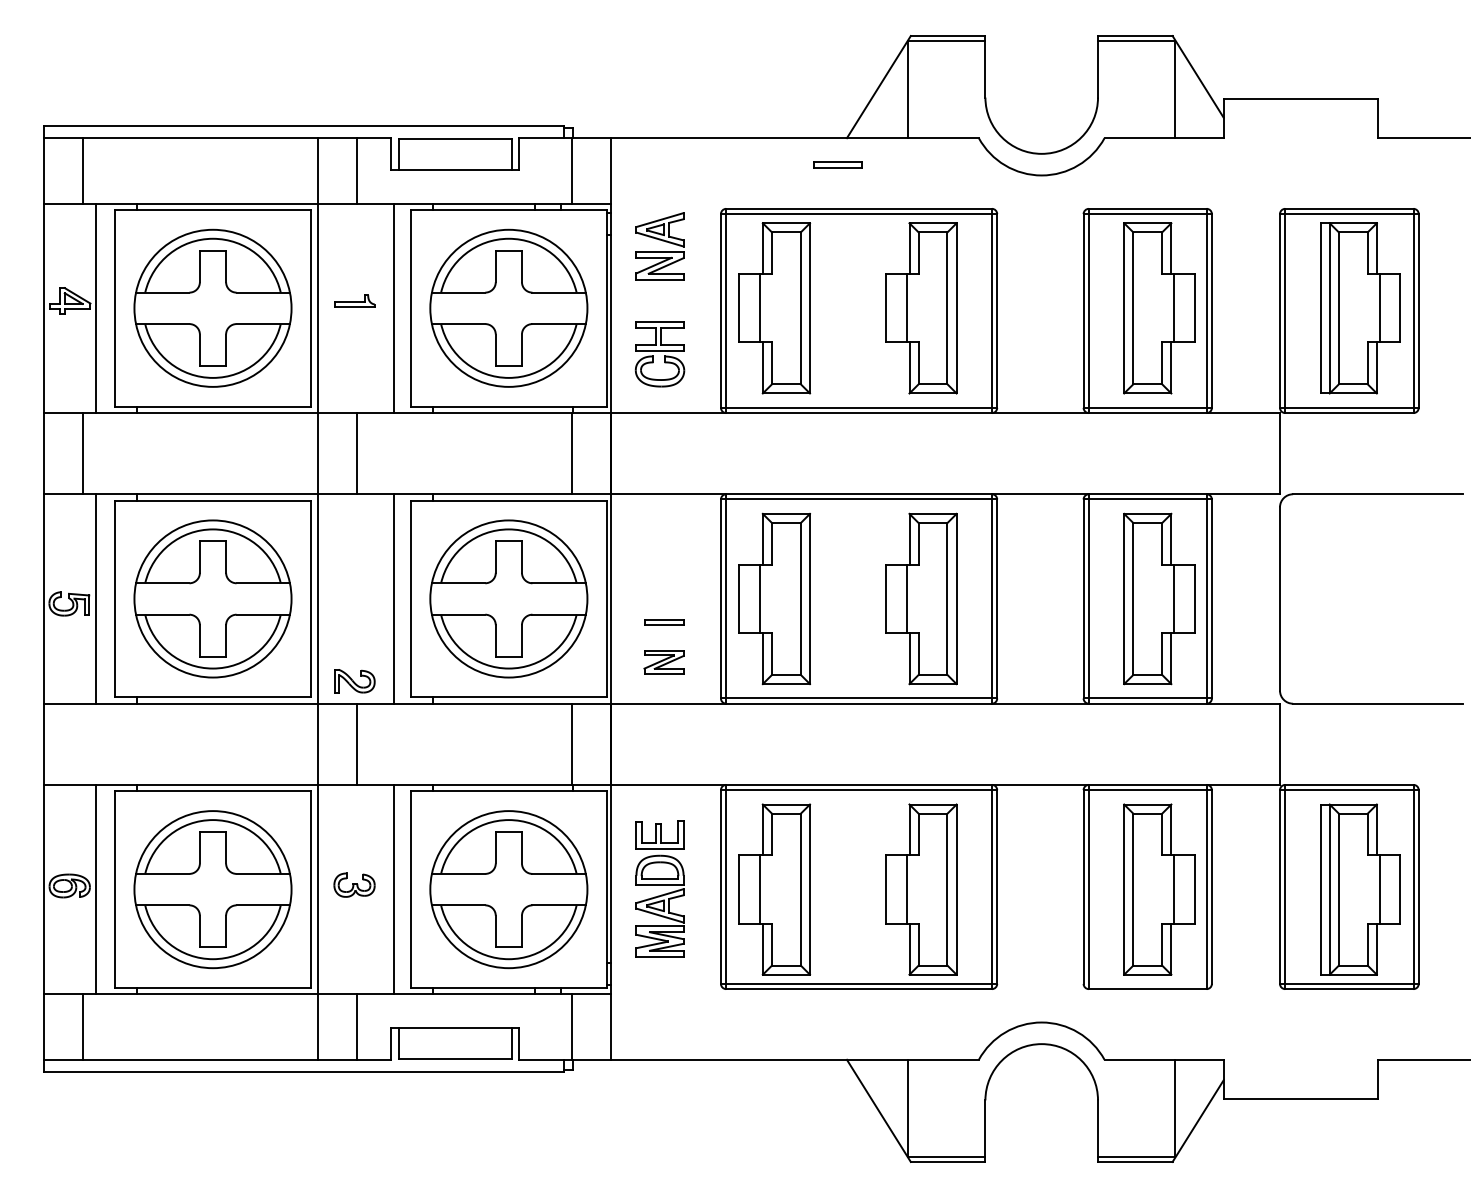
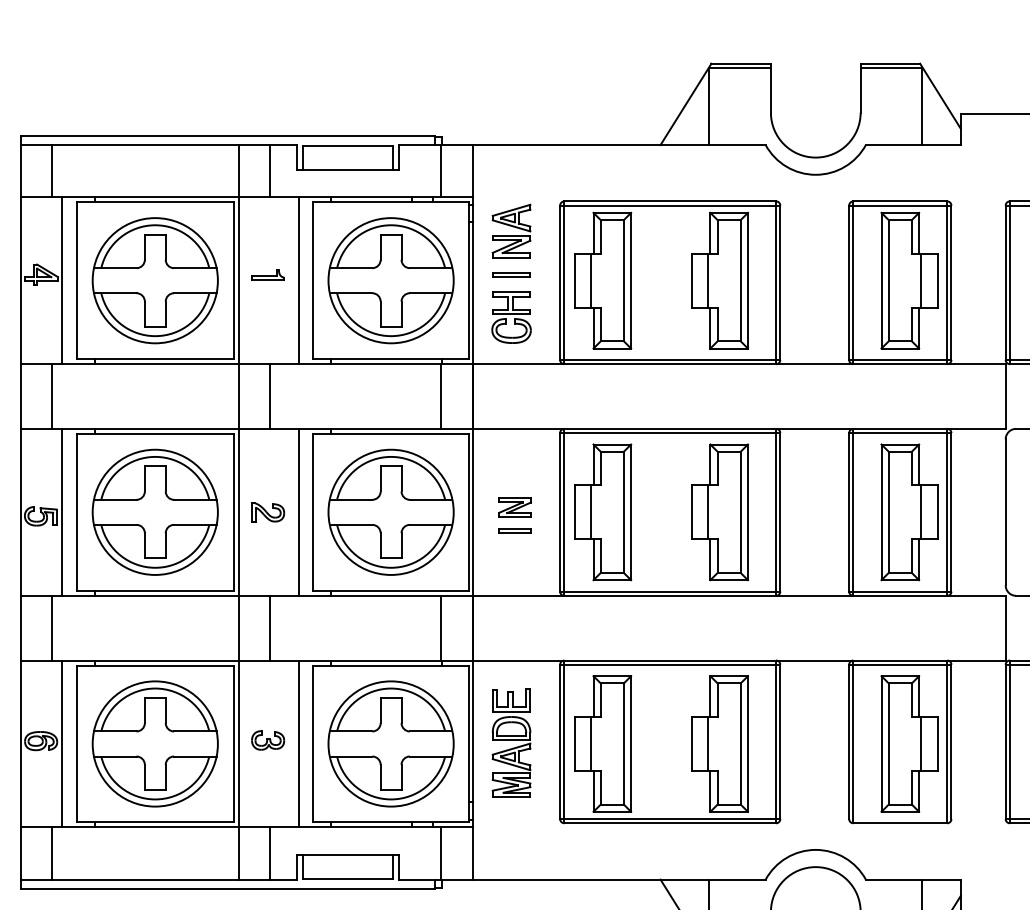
part: (837, 164) -> (511, 274), moved
part: (663, 662) -> (514, 507), moved
part: (354, 681) -> (268, 512), moved
line: (83, 743) -> (52, 627), added

